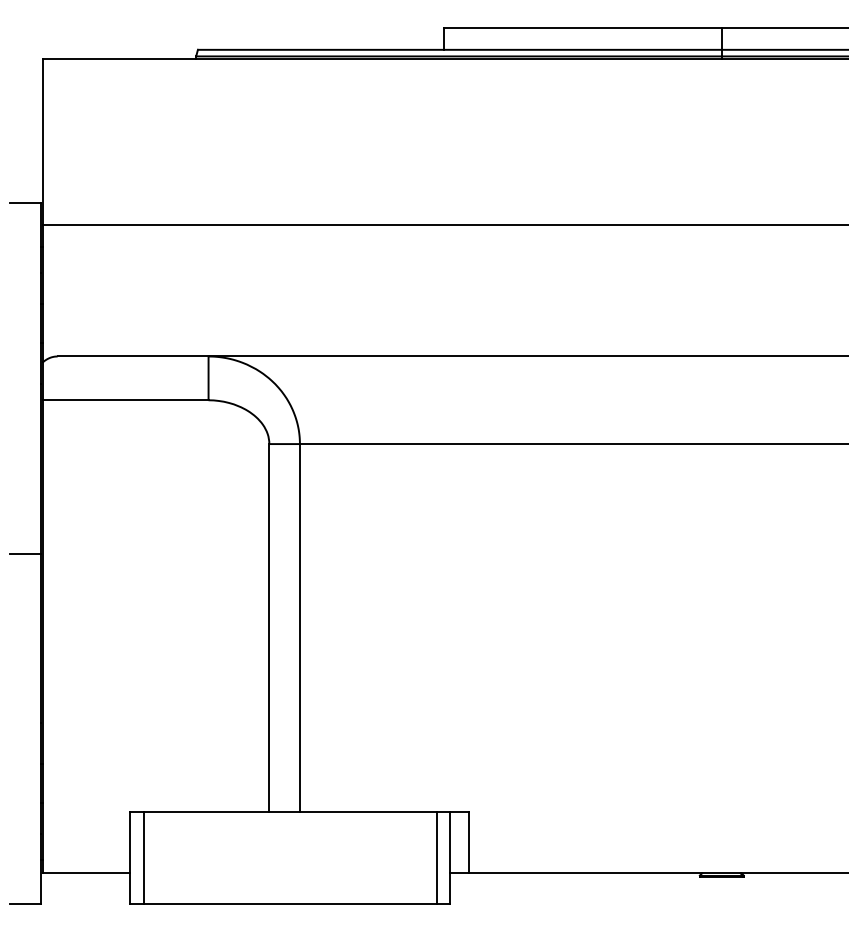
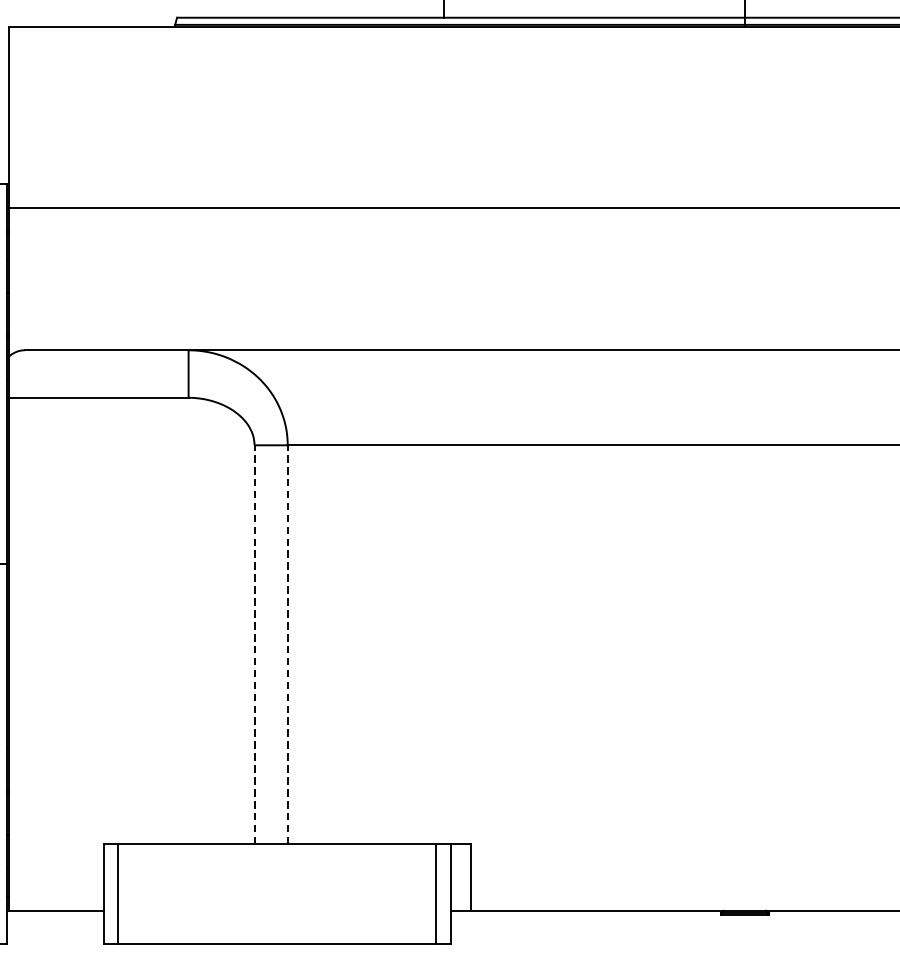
line: (269, 628) -> (254, 645), solid -> dashed
line: (299, 628) -> (287, 645), solid -> dashed

